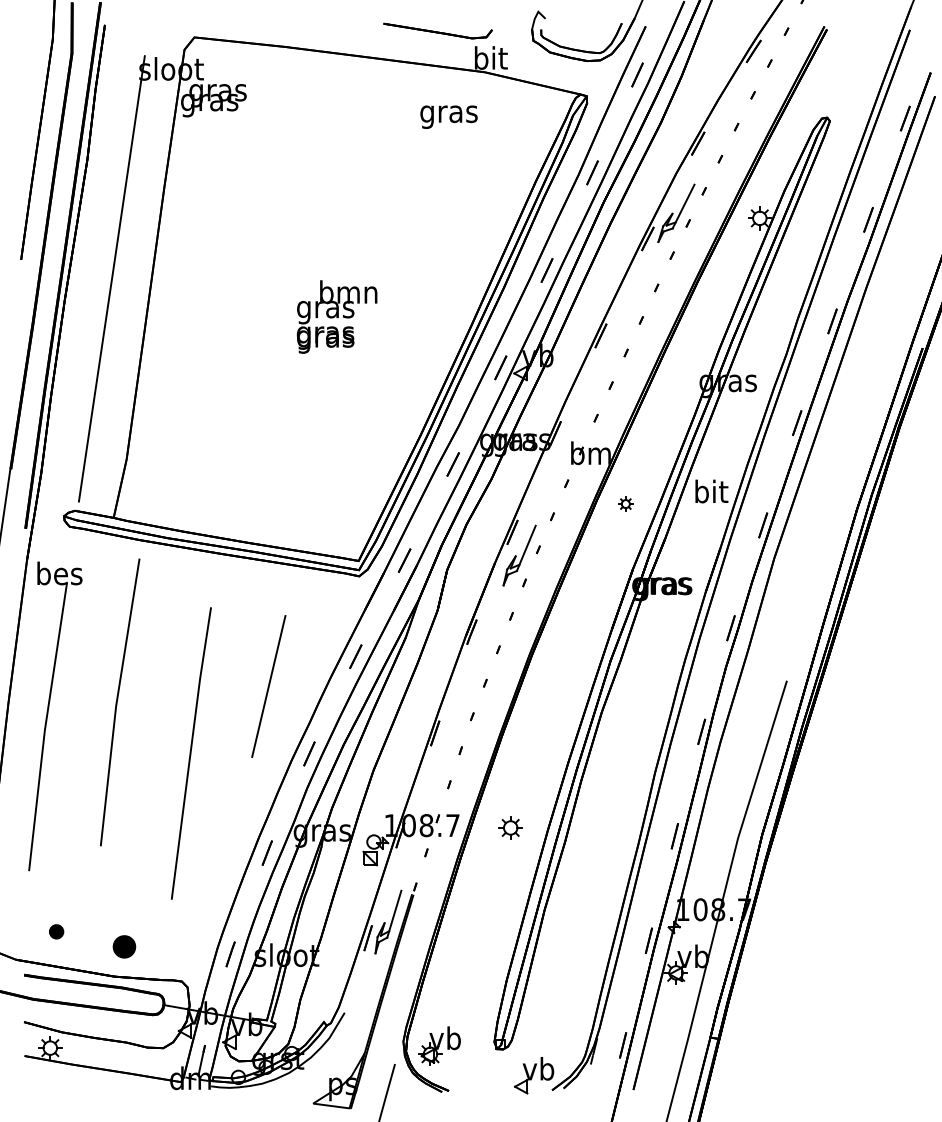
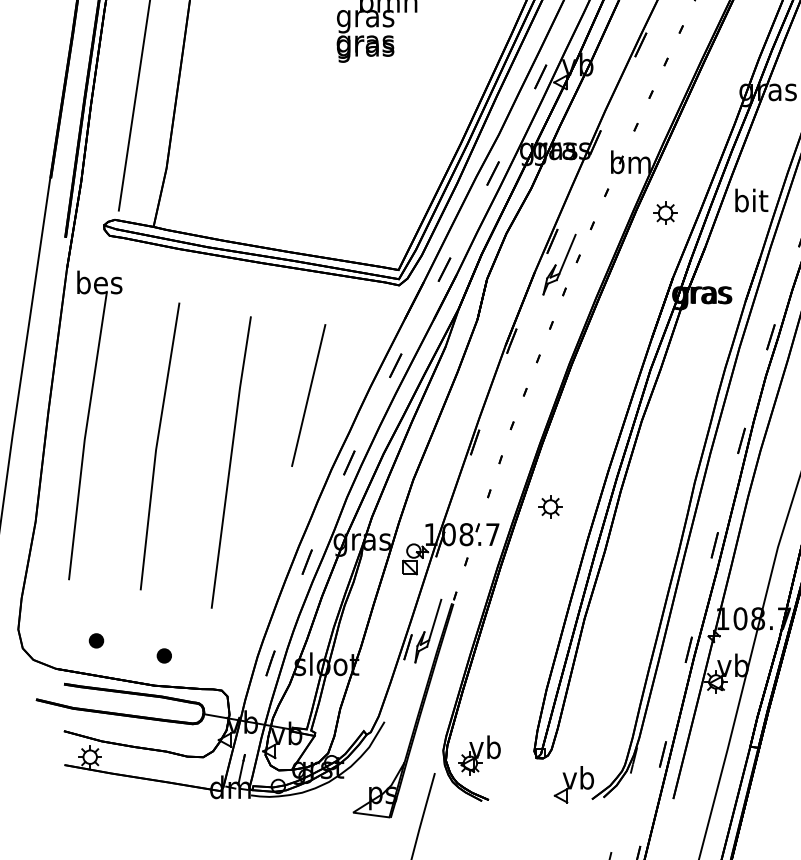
part: (625, 503) -> (665, 212), size x1.67
line: (117, 702) -> (157, 446), moved
part: (510, 827) -> (550, 506), moved
part: (124, 946) -> (164, 655), size x0.62

